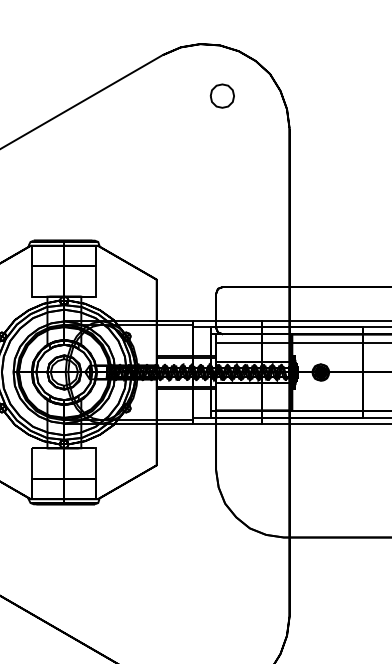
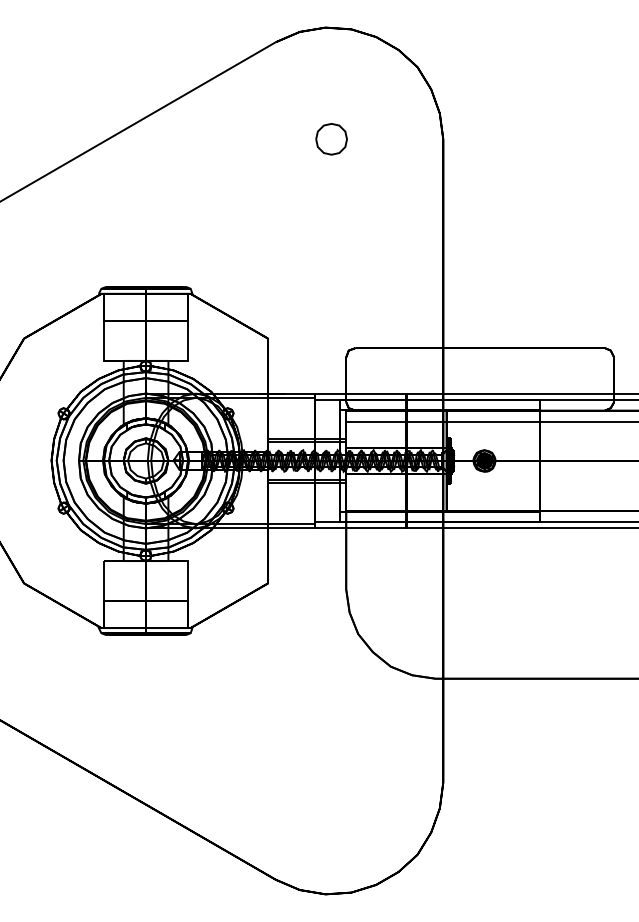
part: (222, 96) -> (331, 139), moved

